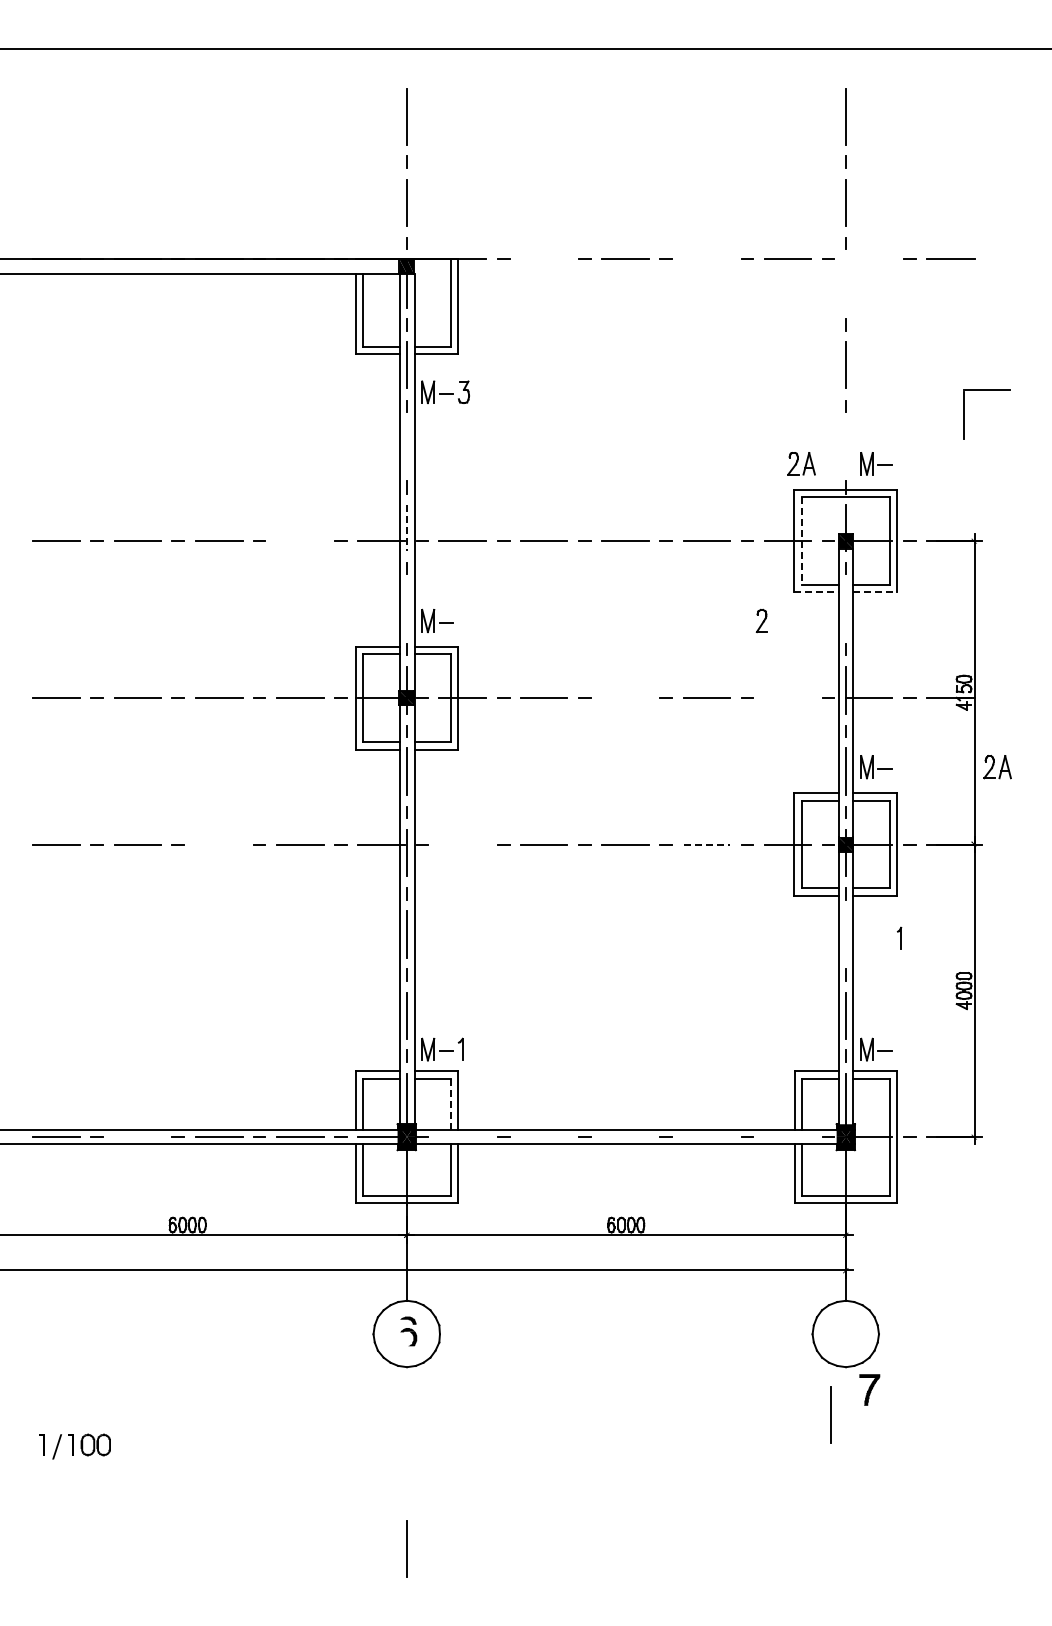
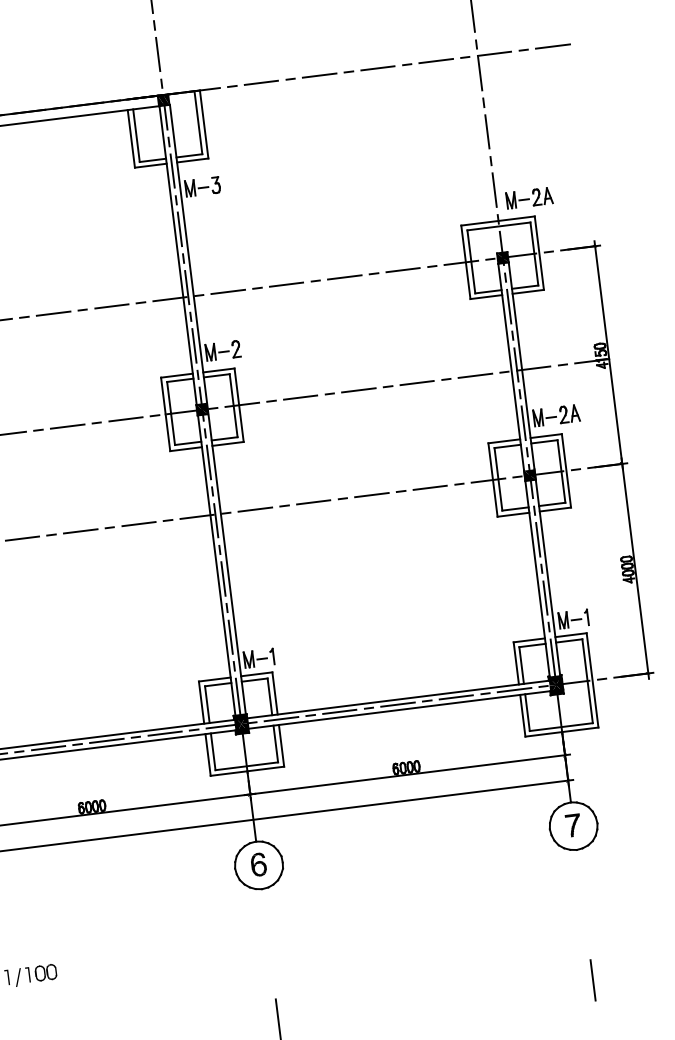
line: (706, 258) -> (377, 67), added
line: (543, 259) -> (261, 82), added
part: (964, 414) -> (480, 73), moved
line: (407, 446) -> (180, 229), added
line: (846, 446) -> (494, 189), added
part: (801, 463) -> (542, 196), moved
line: (407, 528) -> (187, 287), dashed -> solid
line: (300, 540) -> (111, 306), added
line: (801, 541) -> (471, 262), dashed -> solid
line: (816, 592) -> (486, 297), dashed -> solid
line: (874, 592) -> (528, 292), dashed -> solid
line: (407, 608) -> (194, 345), added
line: (846, 608) -> (509, 306), added
part: (761, 620) -> (235, 348), moved
line: (625, 697) -> (358, 389), added
line: (787, 698) -> (475, 375), added
part: (997, 767) -> (569, 414), moved
line: (219, 844) -> (80, 531), added
line: (462, 844) -> (255, 509), added
line: (707, 844) -> (430, 487), dashed -> solid
line: (846, 934) -> (538, 539), added
part: (899, 937) -> (586, 616), moved
line: (450, 1104) -> (269, 697), dashed -> solid
line: (137, 1136) -> (48, 747), added
line: (462, 1136) -> (281, 718), added
line: (543, 1136) -> (339, 711), added
line: (624, 1136) -> (397, 704), added
line: (706, 1136) -> (456, 697), added
line: (787, 1136) -> (514, 689), added
fill: (405, 1334) -> (258, 865), added
part: (869, 1389) -> (573, 825), moved
line: (830, 1414) -> (592, 980), moved

